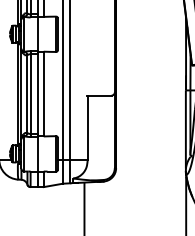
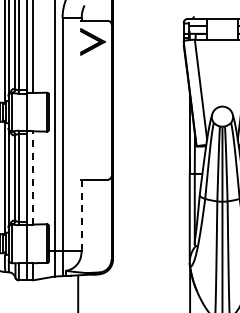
line: (43, 93) -> (33, 177), solid -> dashed
line: (87, 128) -> (81, 215), solid -> dashed

